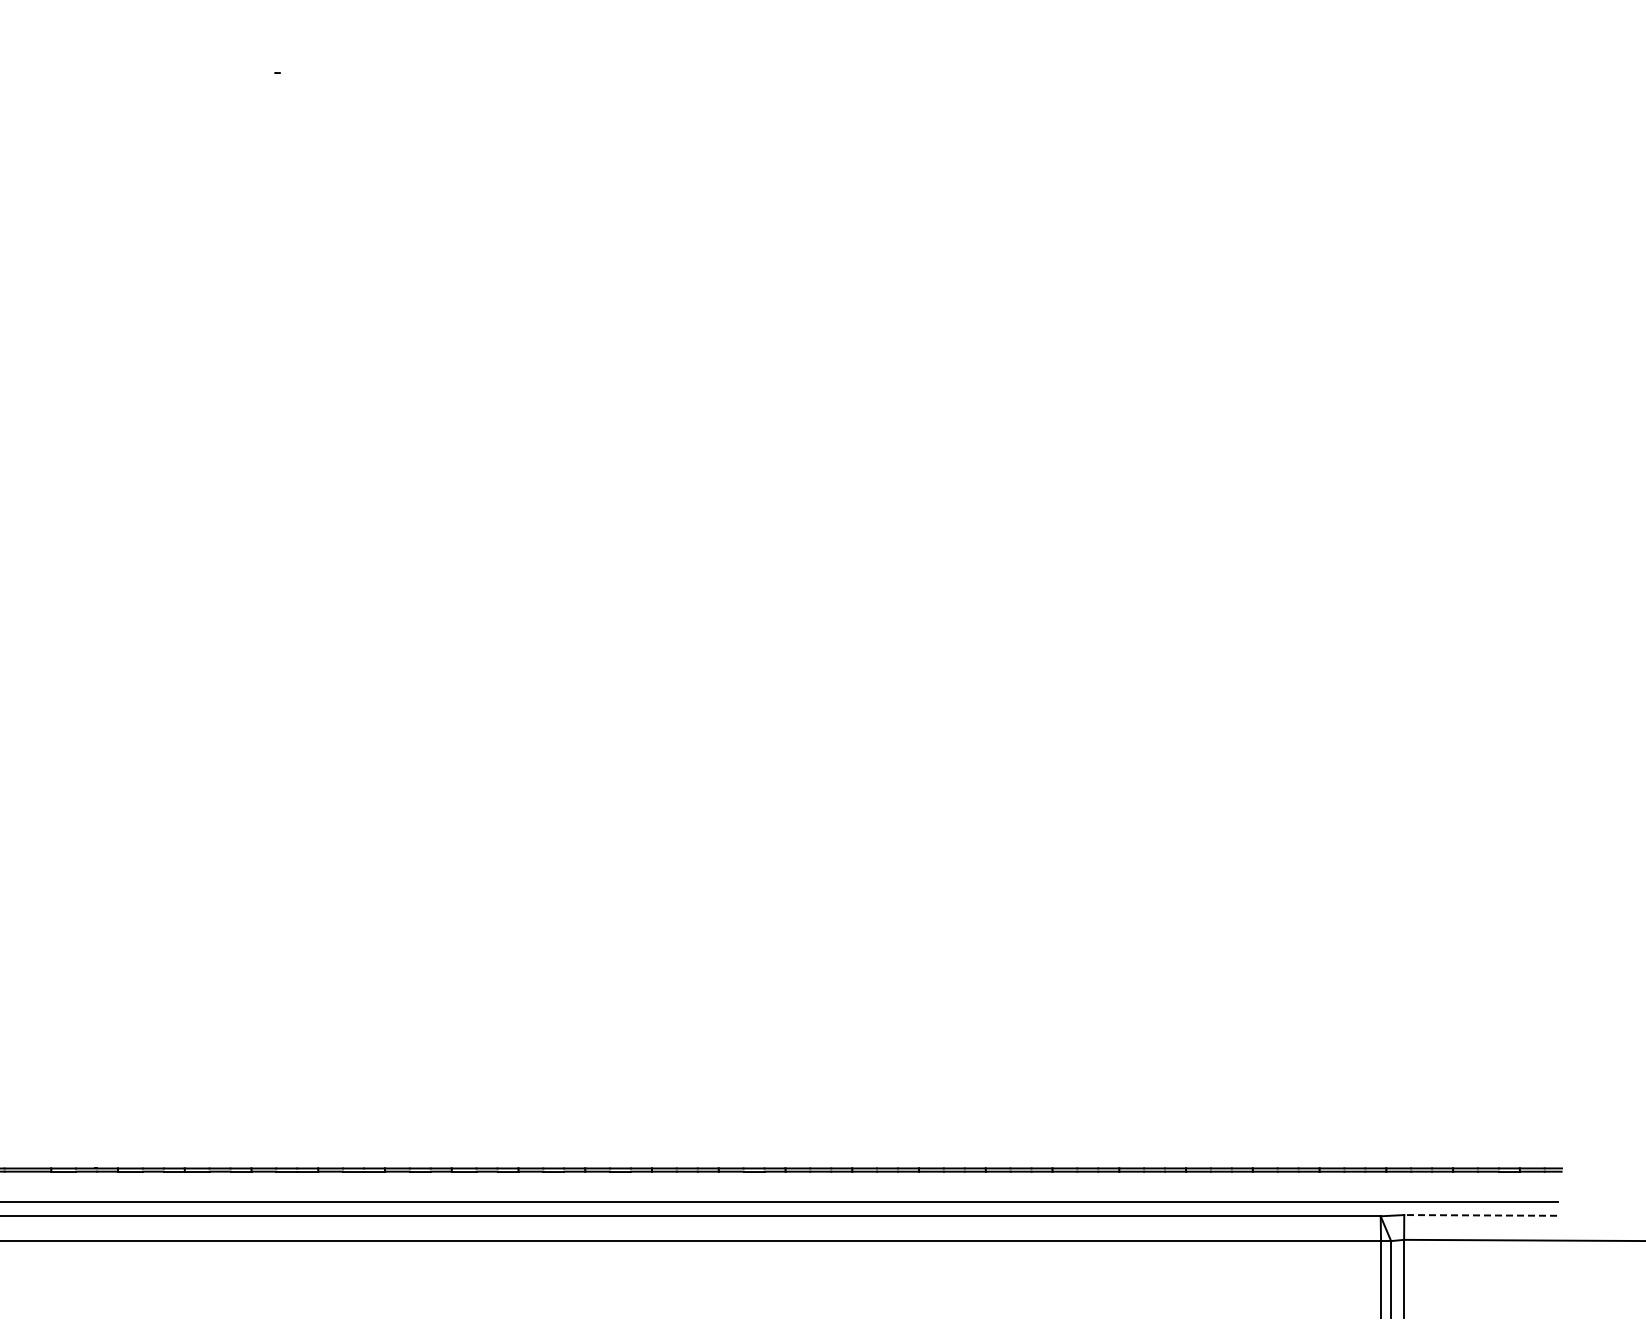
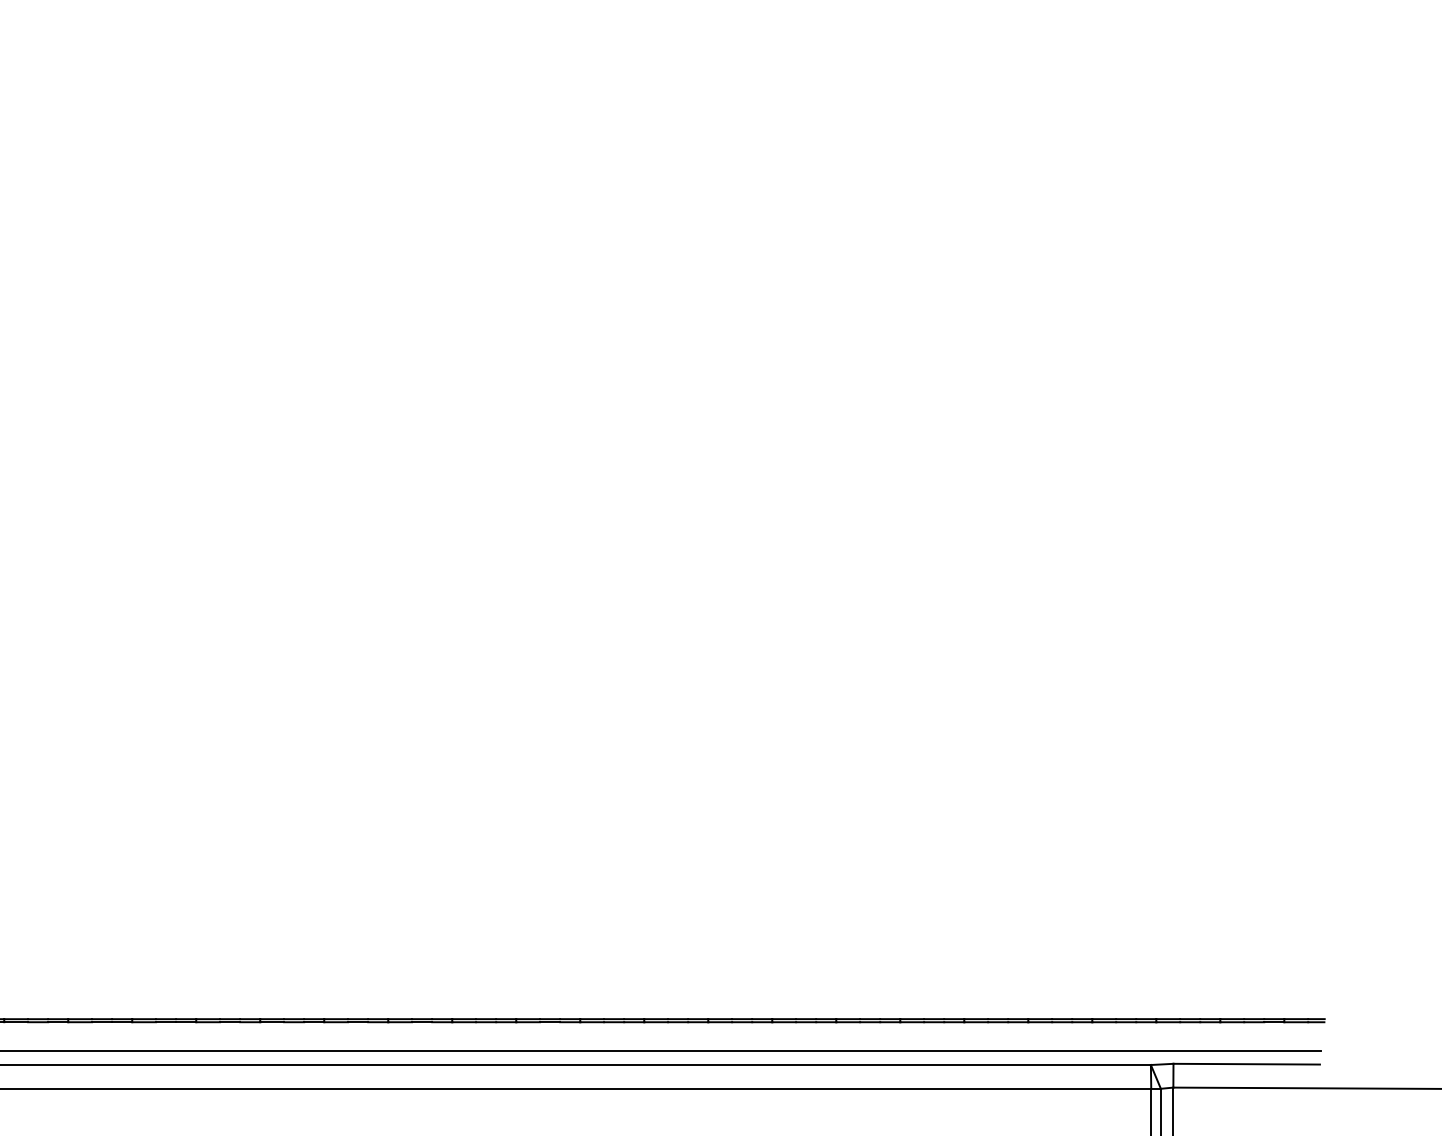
line: (1480, 1215) -> (1246, 1064), dashed -> solid

